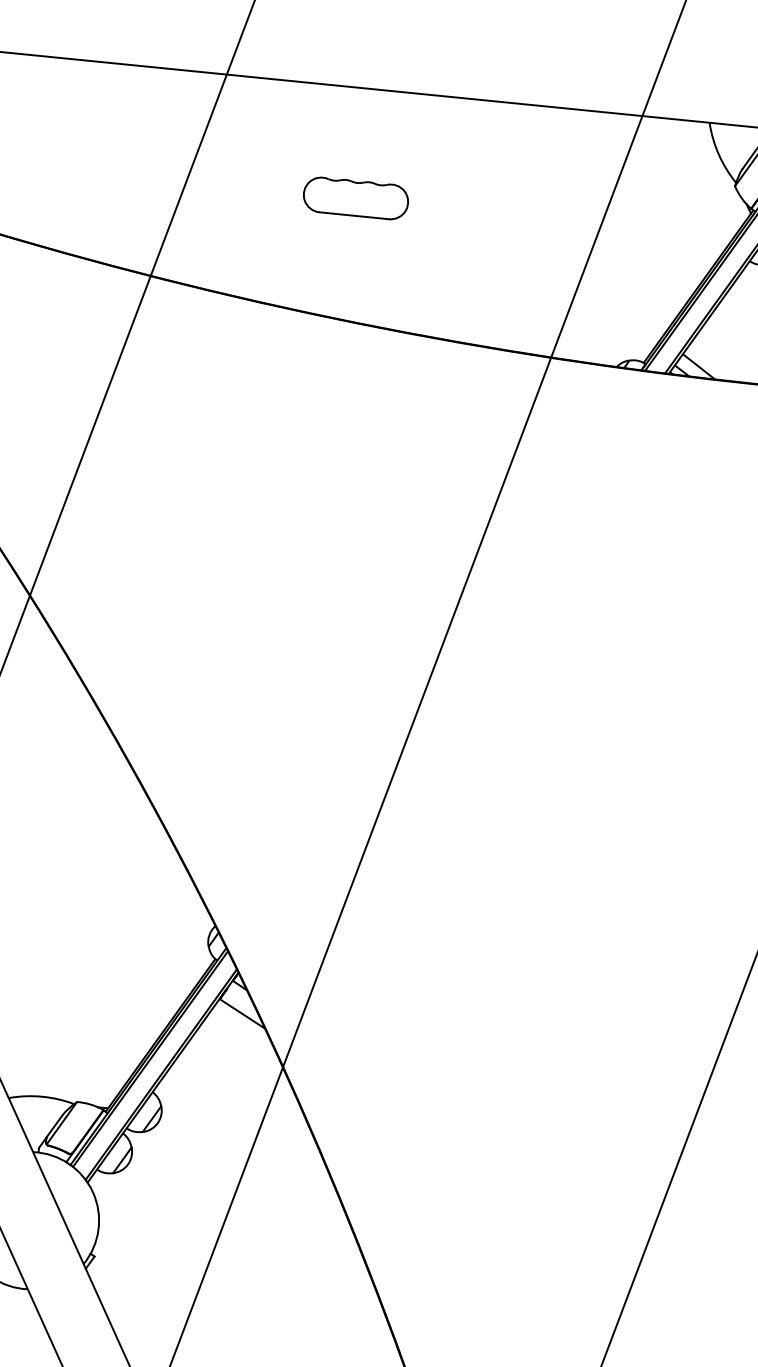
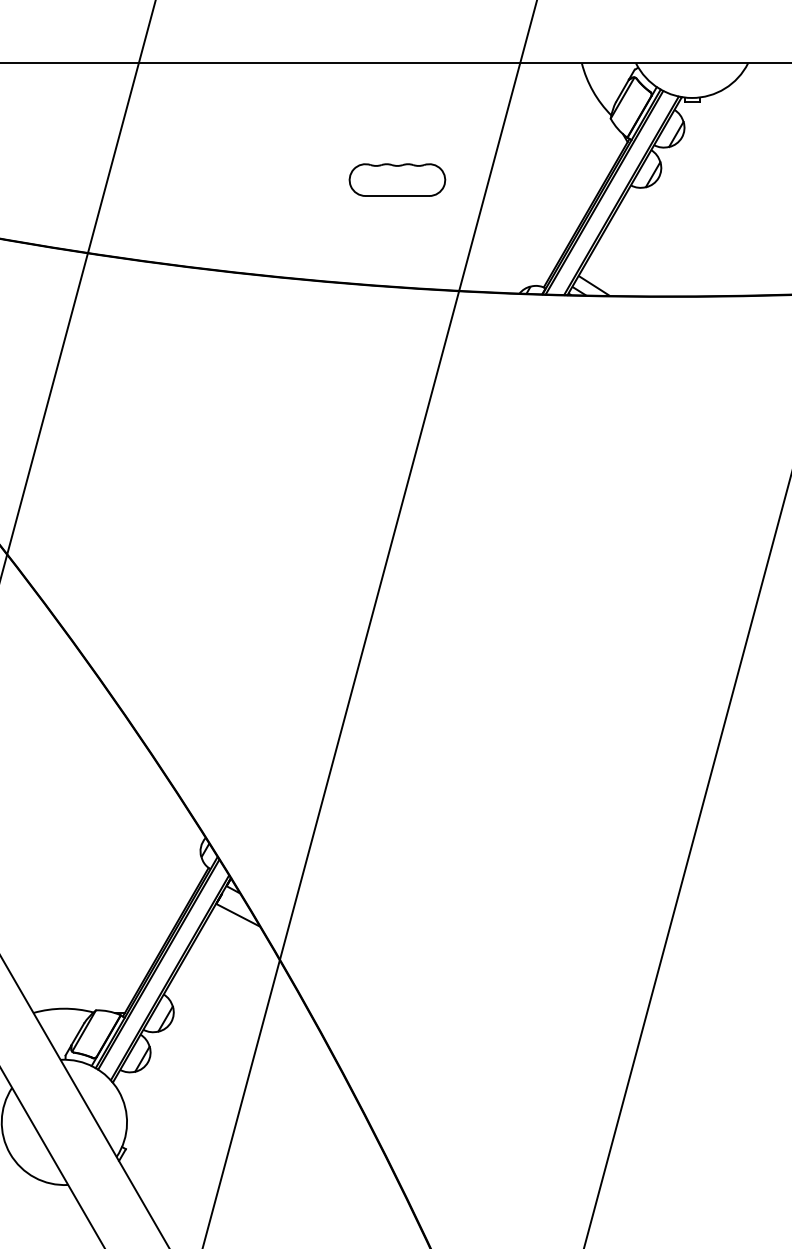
part: (356, 197) -> (397, 179), moved

